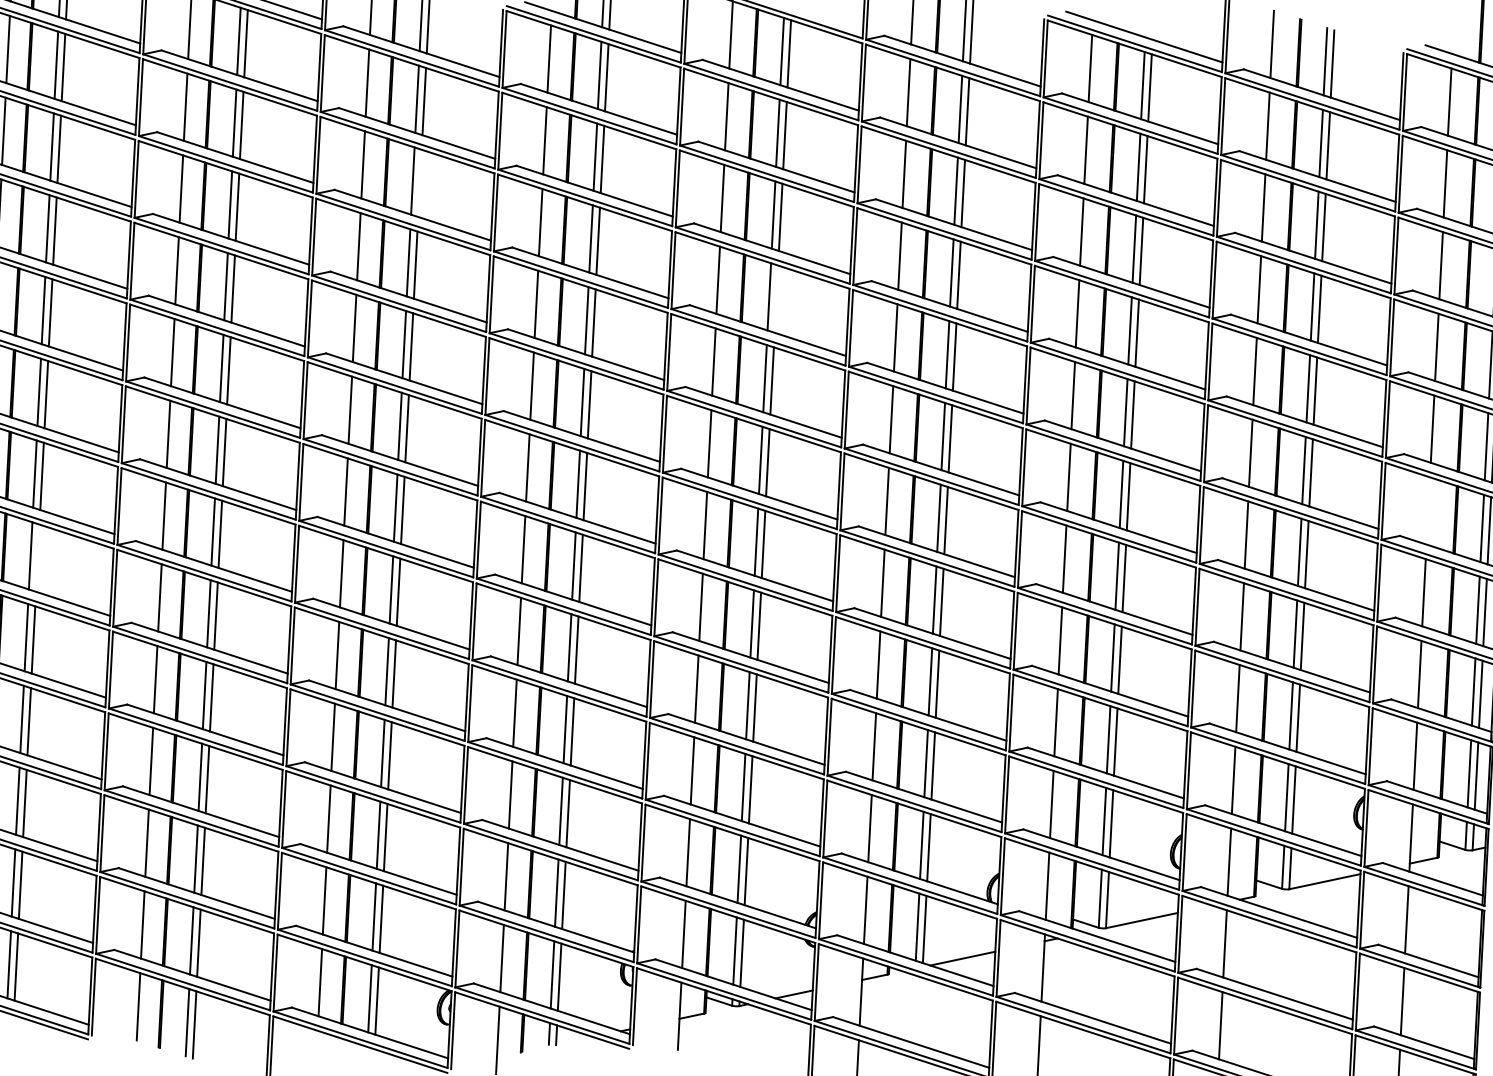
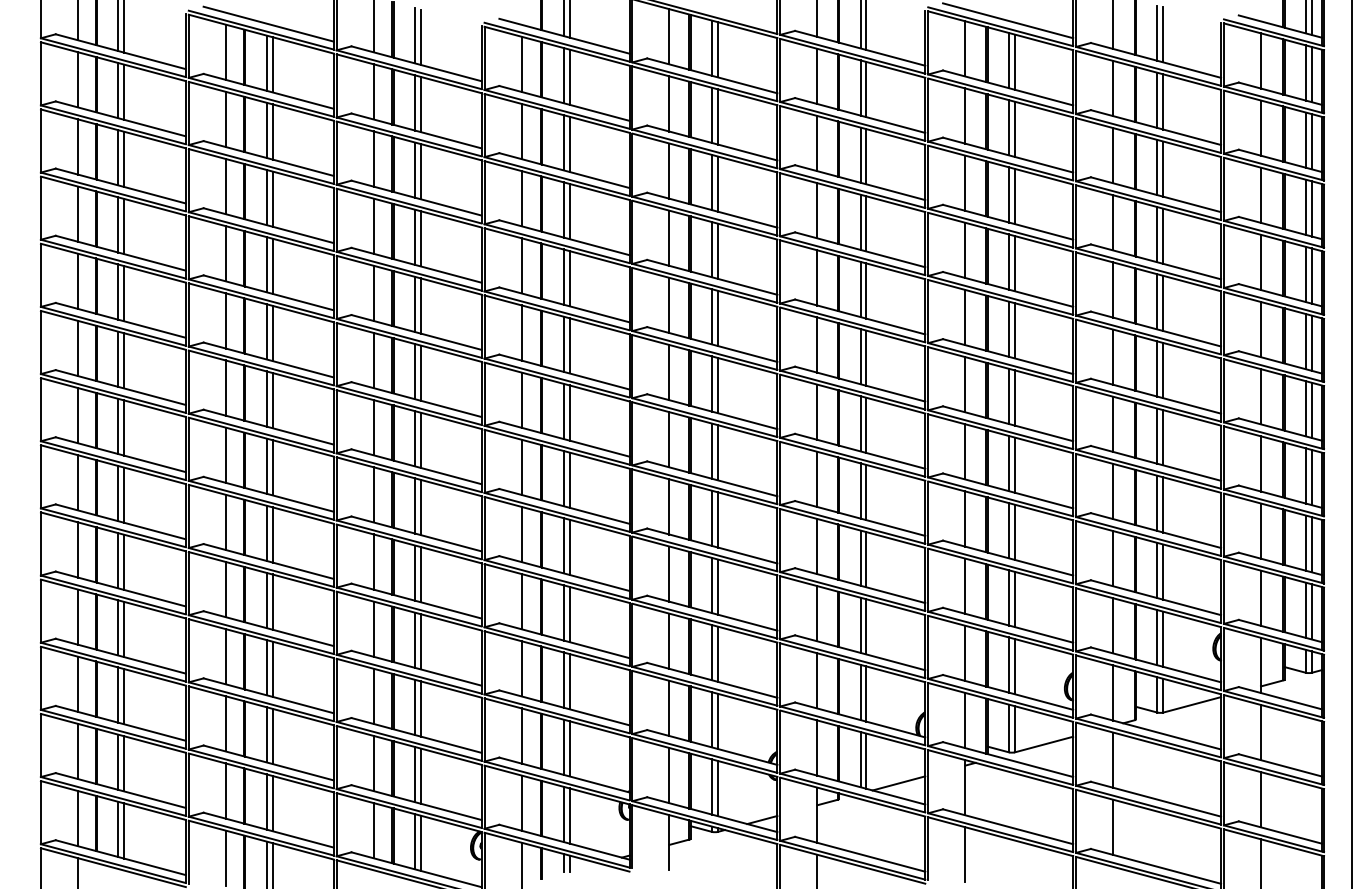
line: (420, 183) -> (421, 171), added
line: (775, 298) -> (717, 250), added
line: (1427, 510) -> (1260, 396), added
line: (38, 557) -> (124, 494), added

